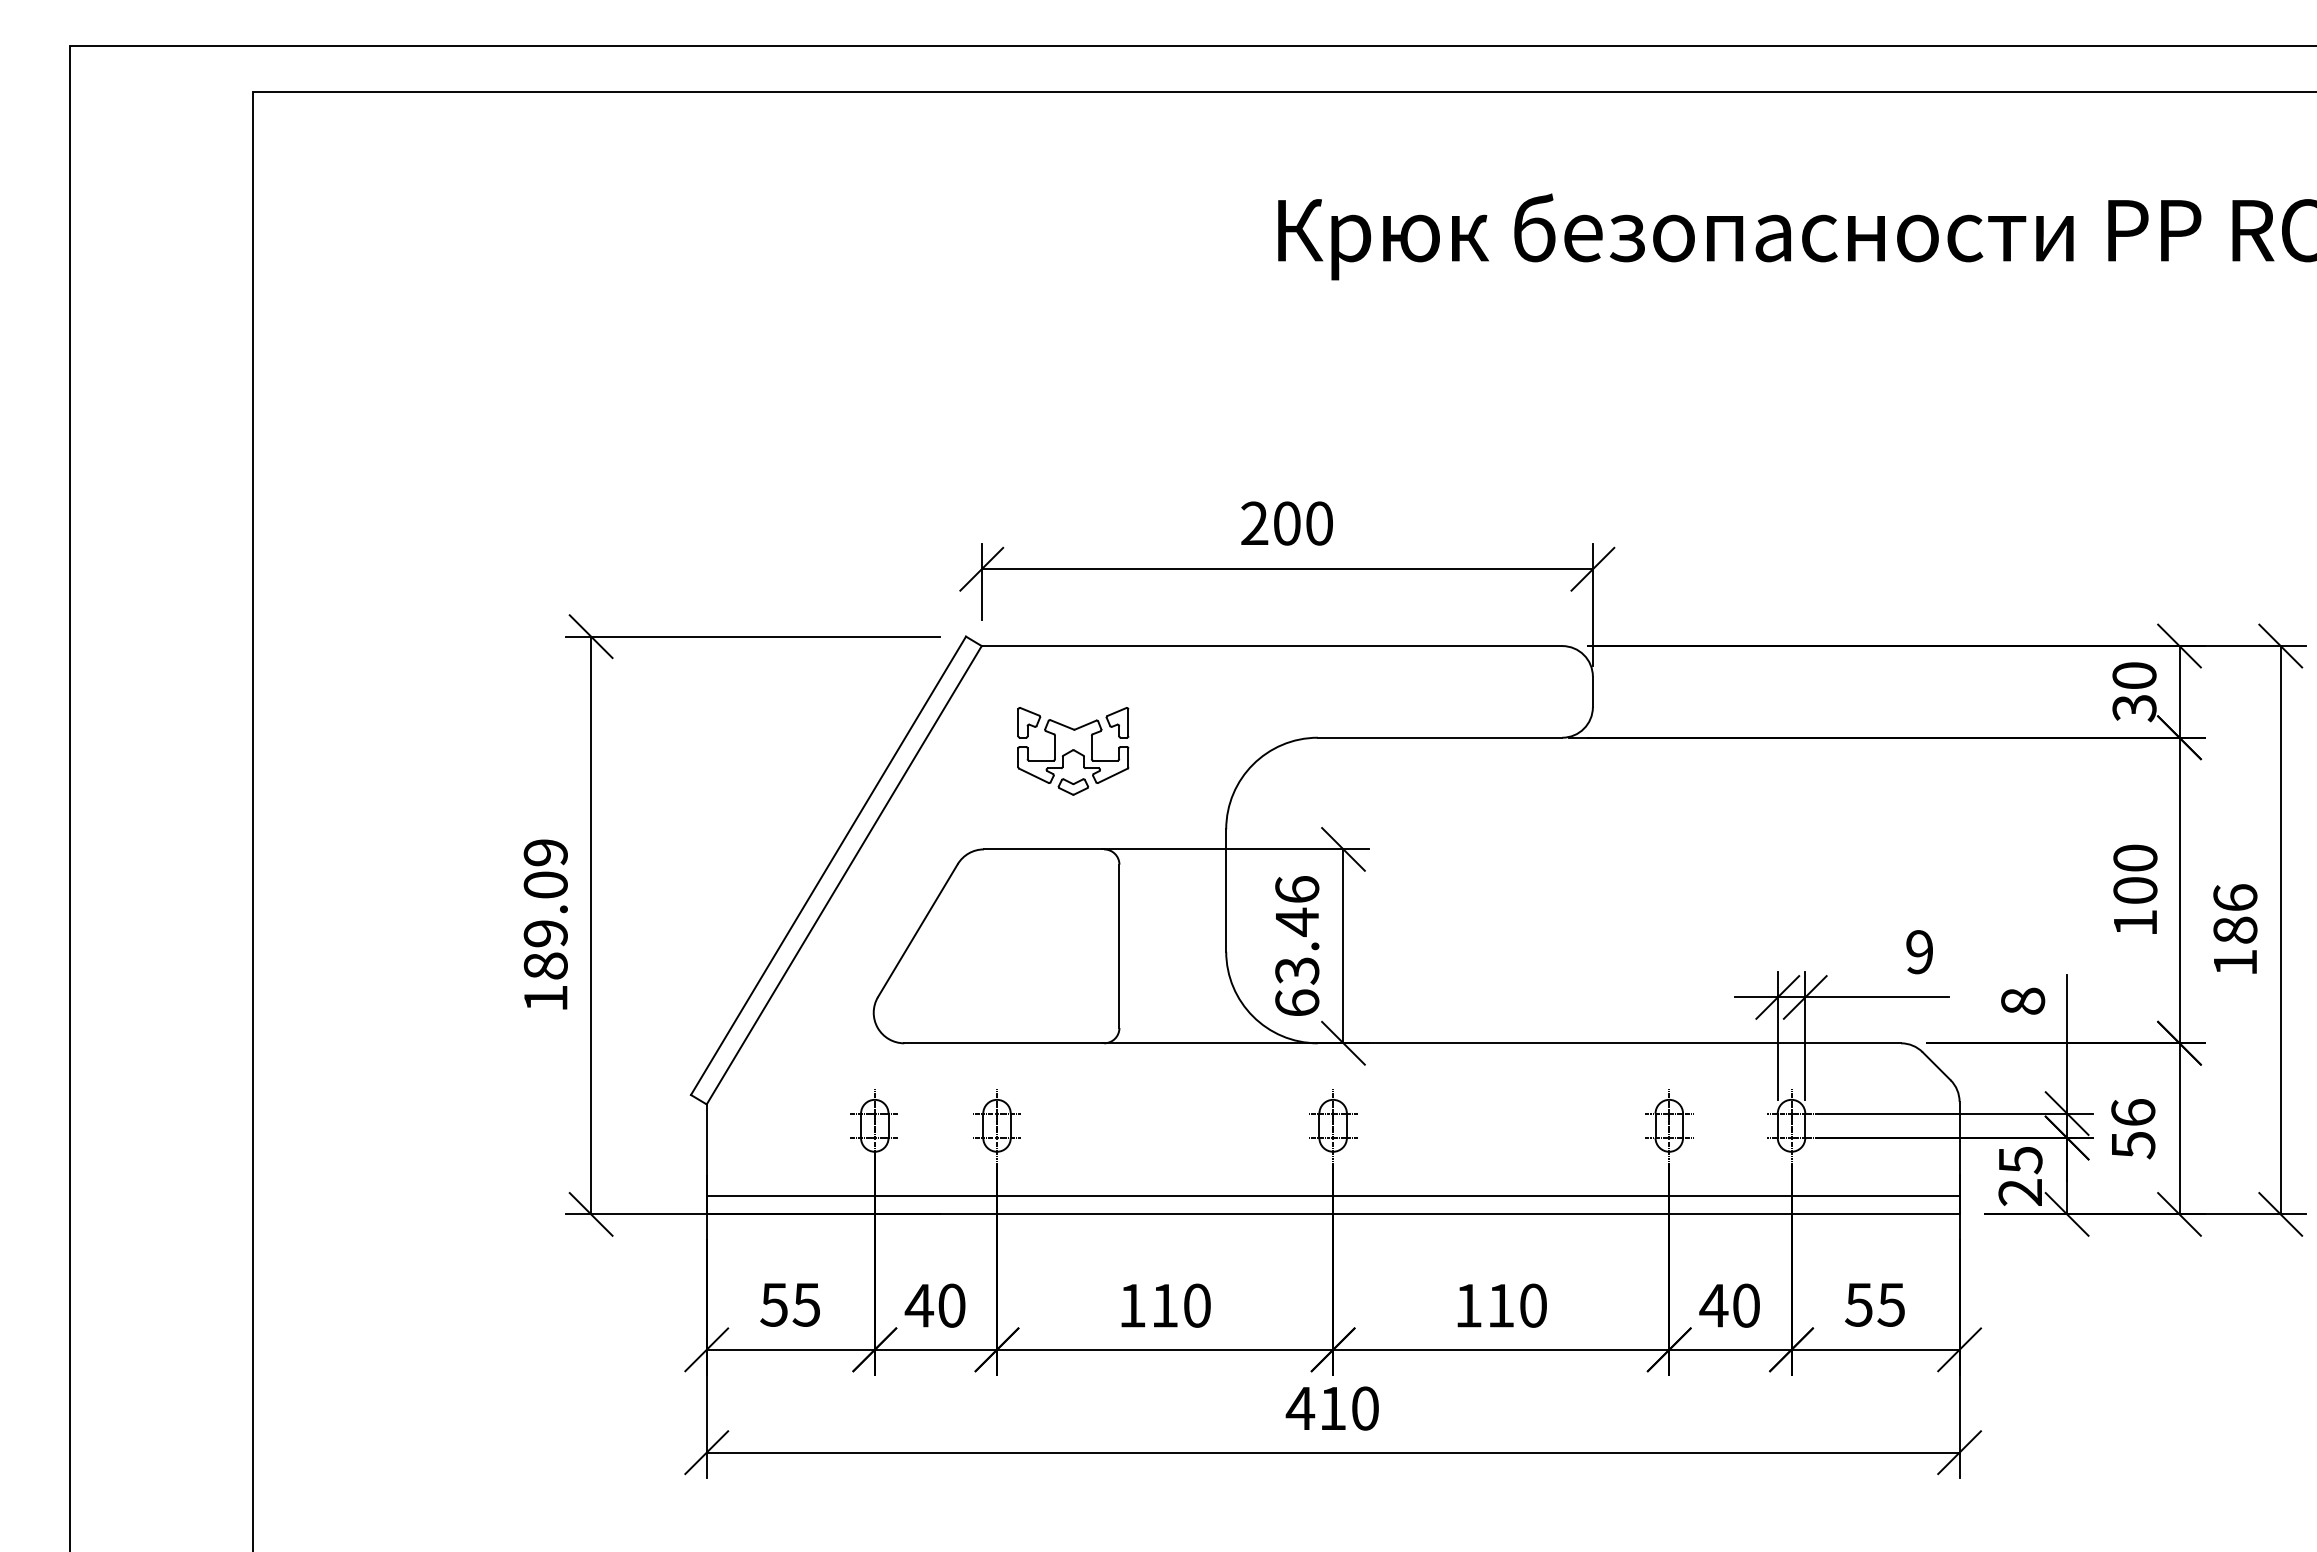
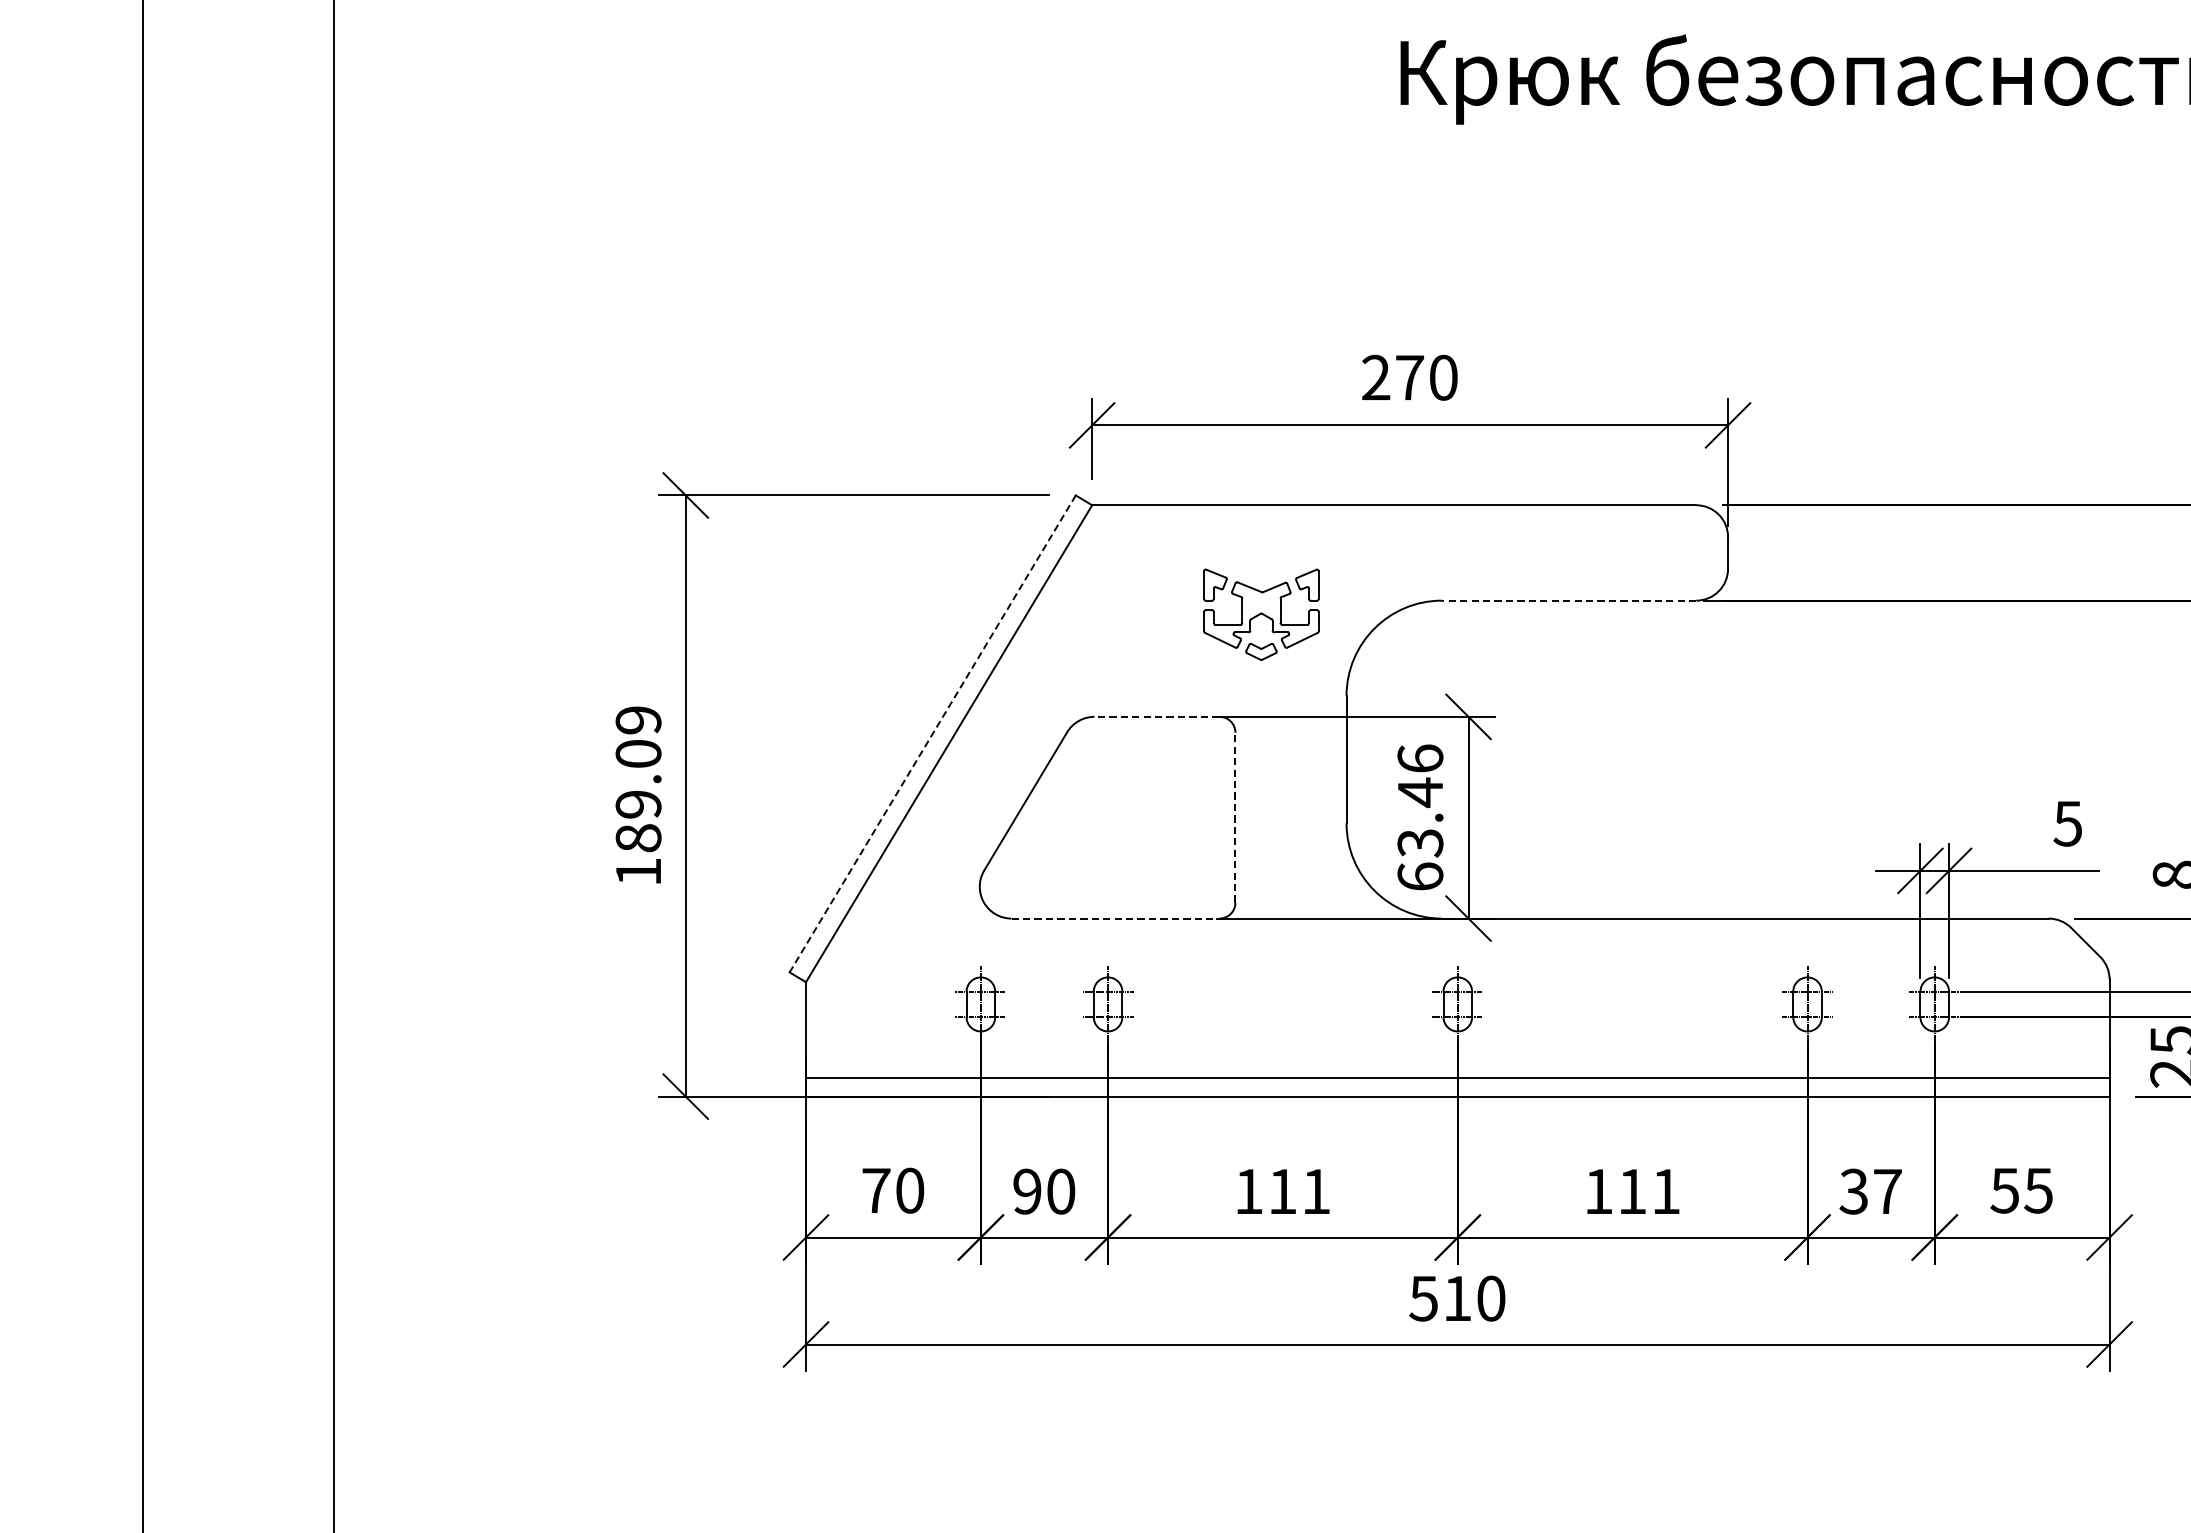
text: (1287, 523) -> (1410, 377), 200 -> 270
line: (1439, 737) -> (1568, 600), solid -> dashed
part: (1073, 751) -> (1261, 614), moved
line: (1043, 849) -> (1156, 716), solid -> dashed
line: (828, 866) -> (932, 734), solid -> dashed
line: (1119, 946) -> (1235, 817), solid -> dashed
text: (1918, 952) -> (2066, 824), 9 -> 5
line: (1004, 1043) -> (1115, 918), solid -> dashed
text: (790, 1304) -> (893, 1190), 55 -> 70
text: (919, 1305) -> (1027, 1191), 40 -> 90
text: (1197, 1305) -> (1316, 1191), 110 -> 111
text: (1533, 1305) -> (1666, 1191), 110 -> 111
text: (1729, 1305) -> (1870, 1191), 40 -> 37
text: (1300, 1408) -> (1423, 1298), 410 -> 510

